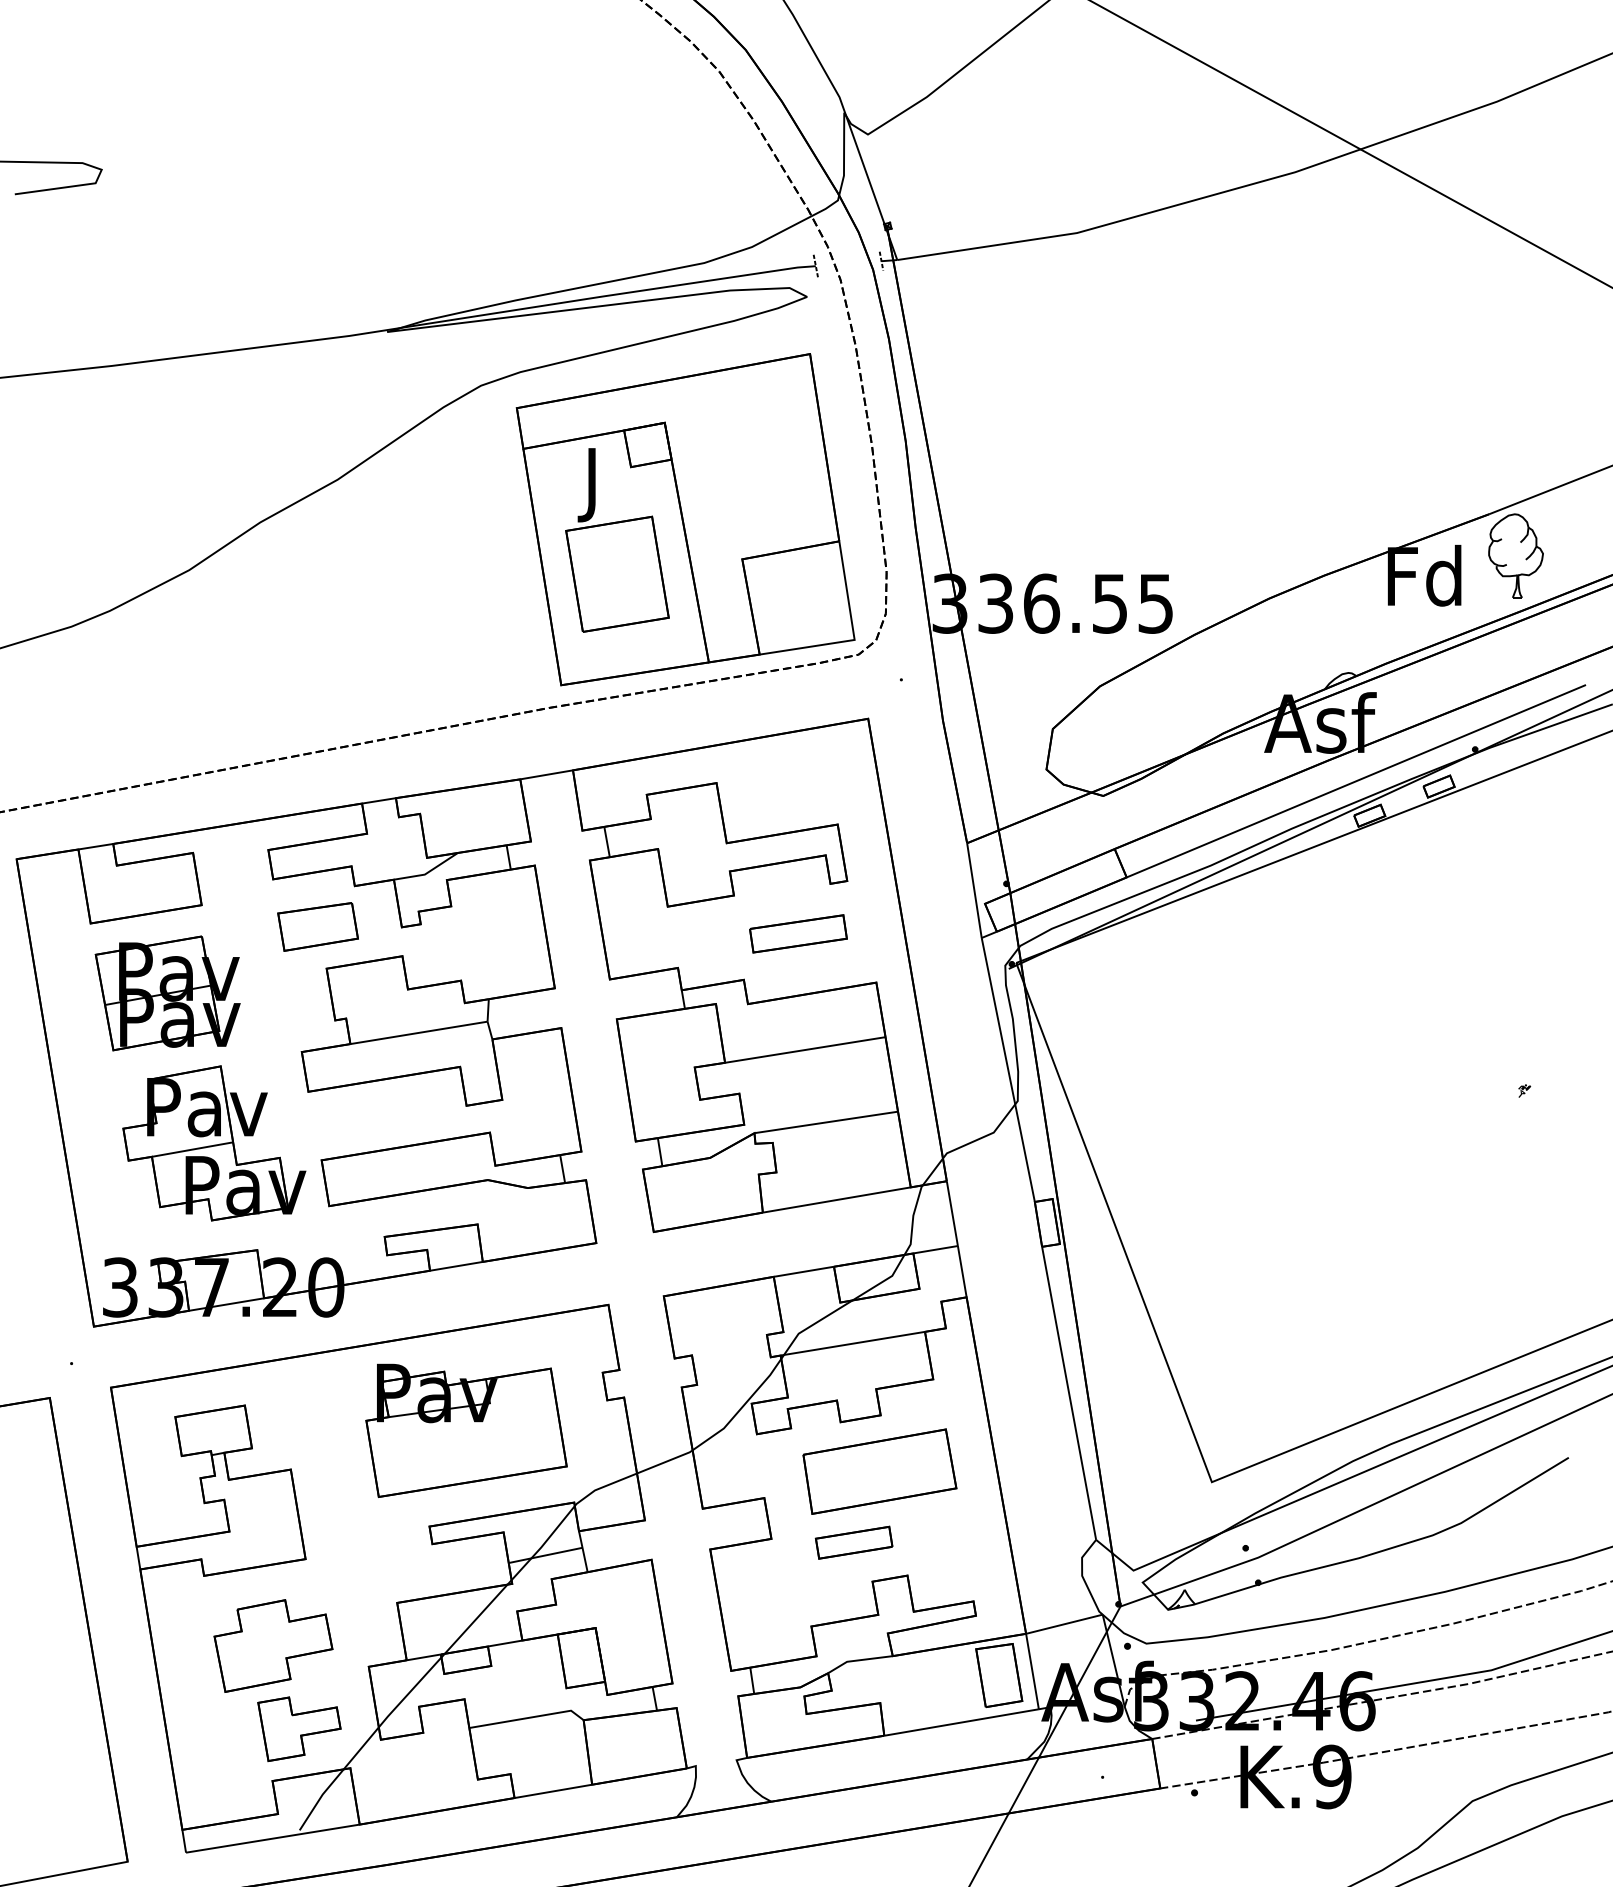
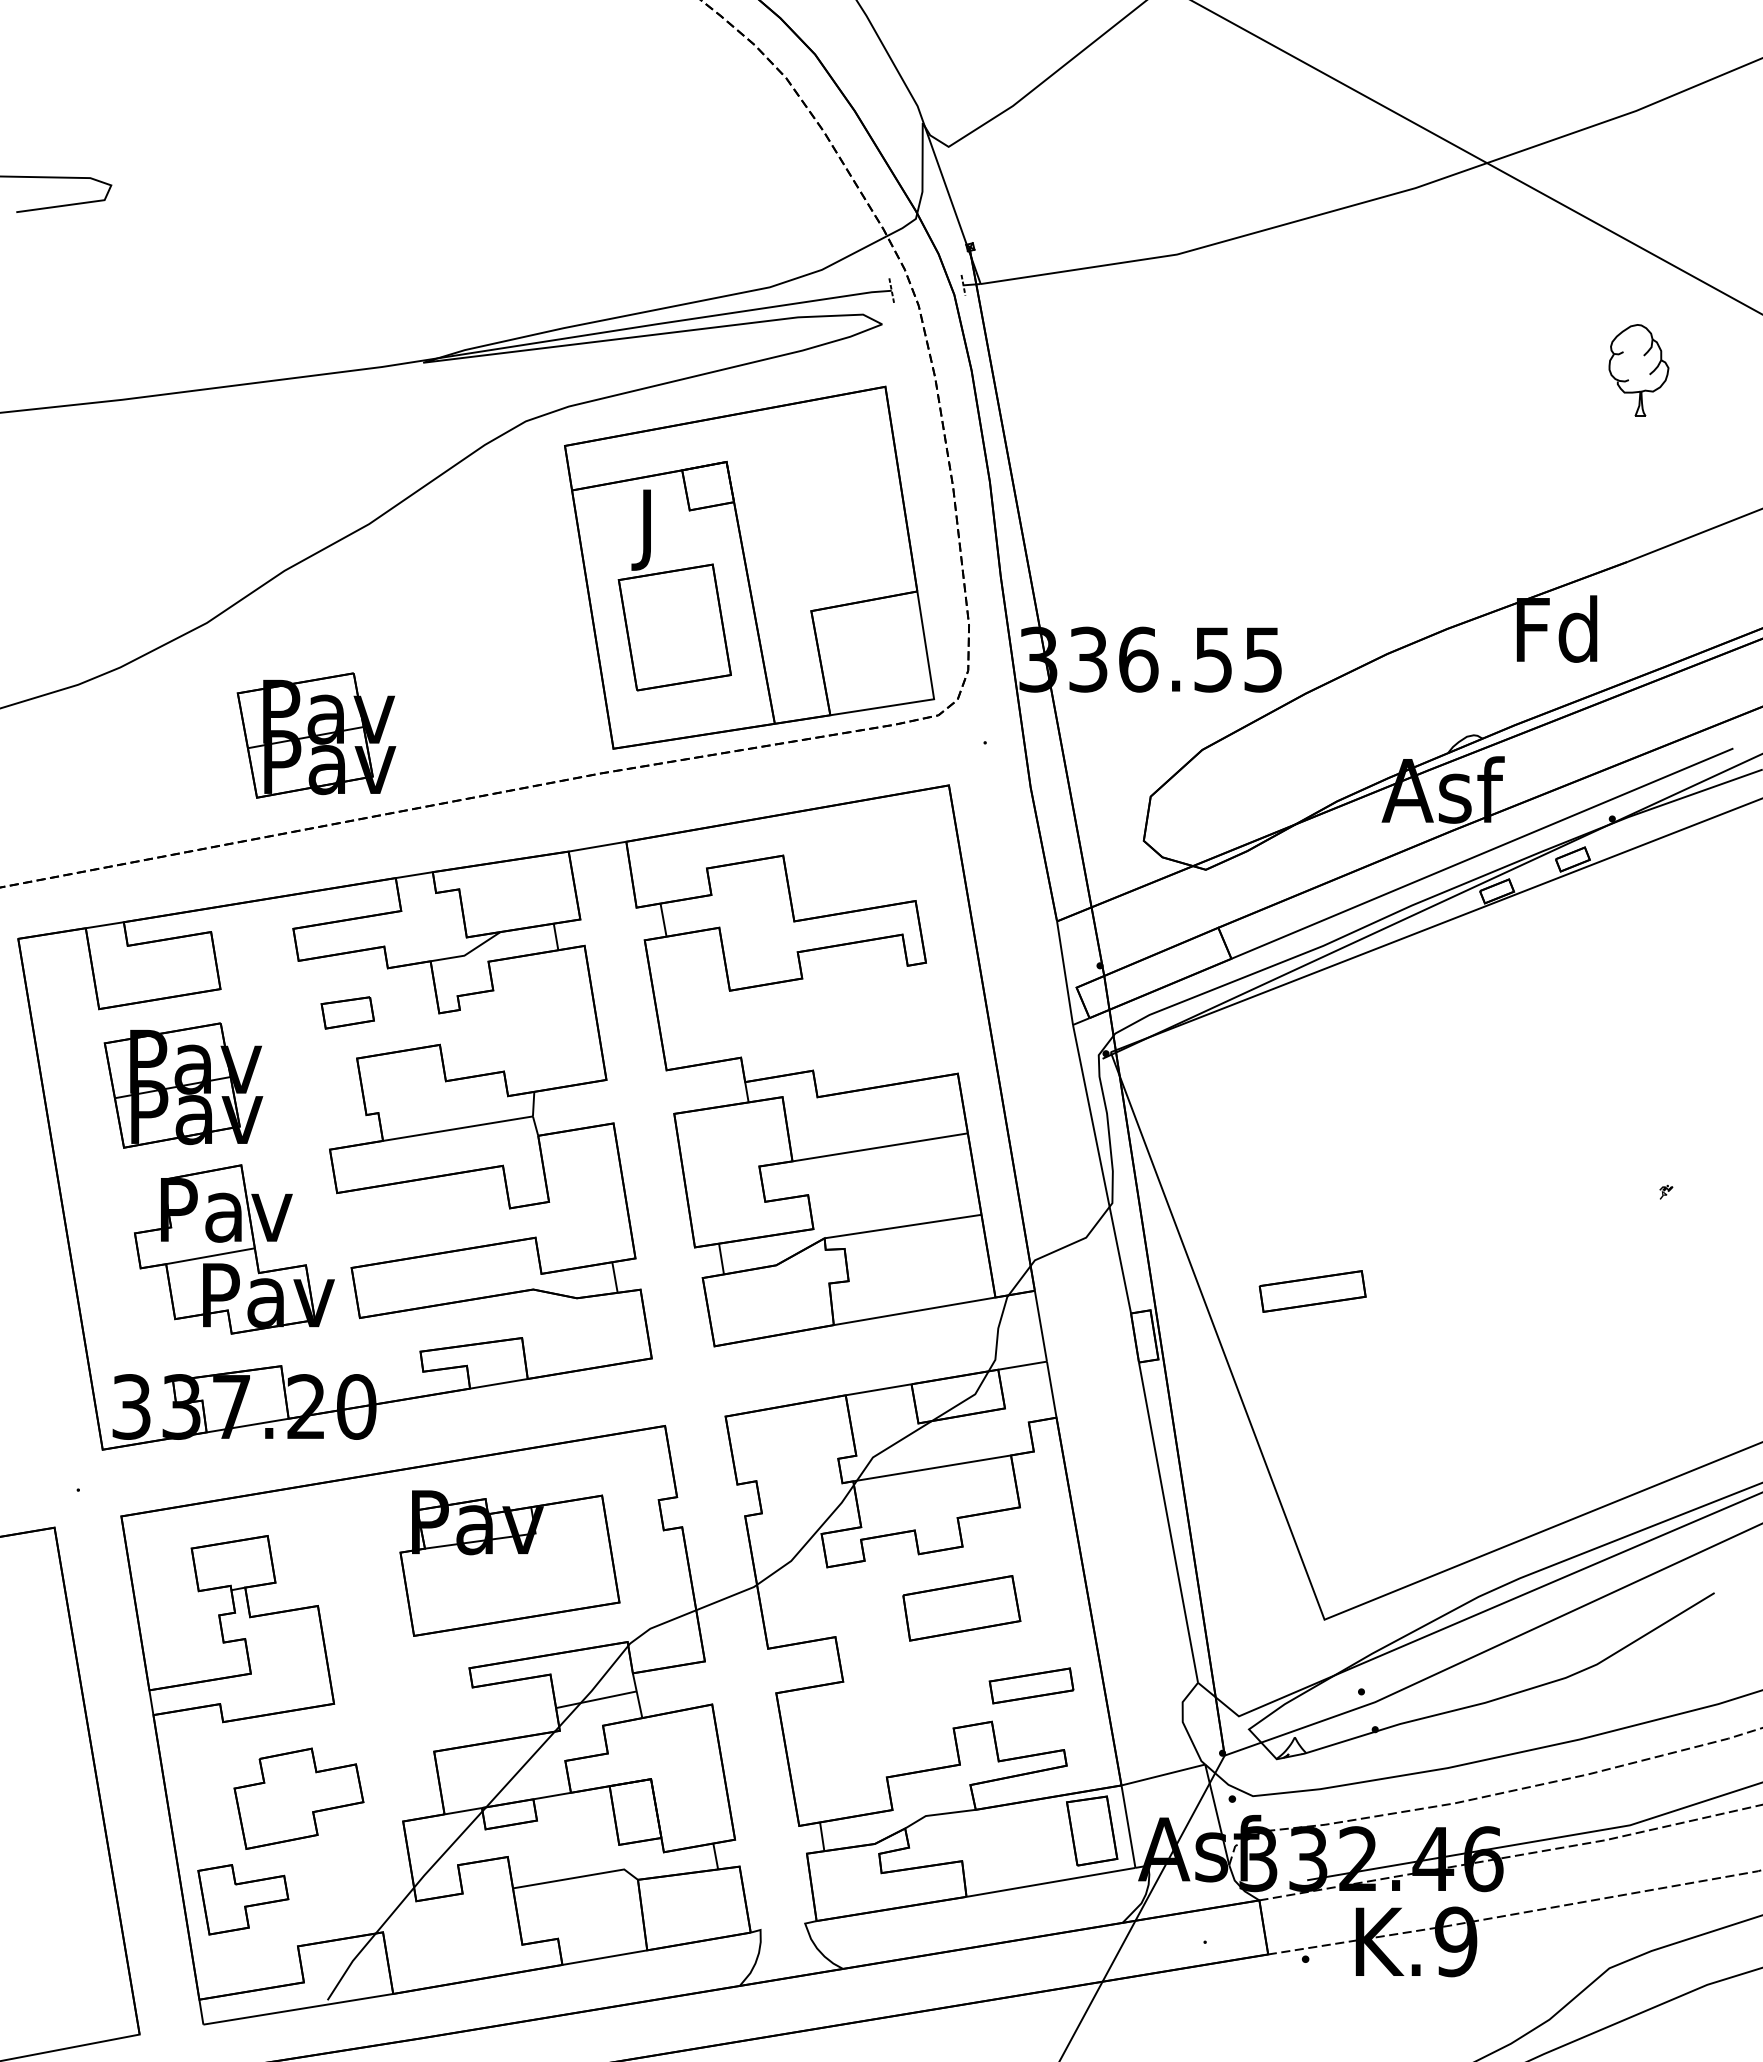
part: (1515, 555) -> (1638, 370), moved
part: (289, 673) -> (316, 735), added
part: (317, 926) -> (347, 1012), size x0.6
part: (798, 933) -> (1312, 1291), moved
part: (879, 1471) -> (961, 1608), size x0.7
part: (854, 1542) -> (1031, 1685), moved
part: (299, 1729) -> (243, 1899), moved

